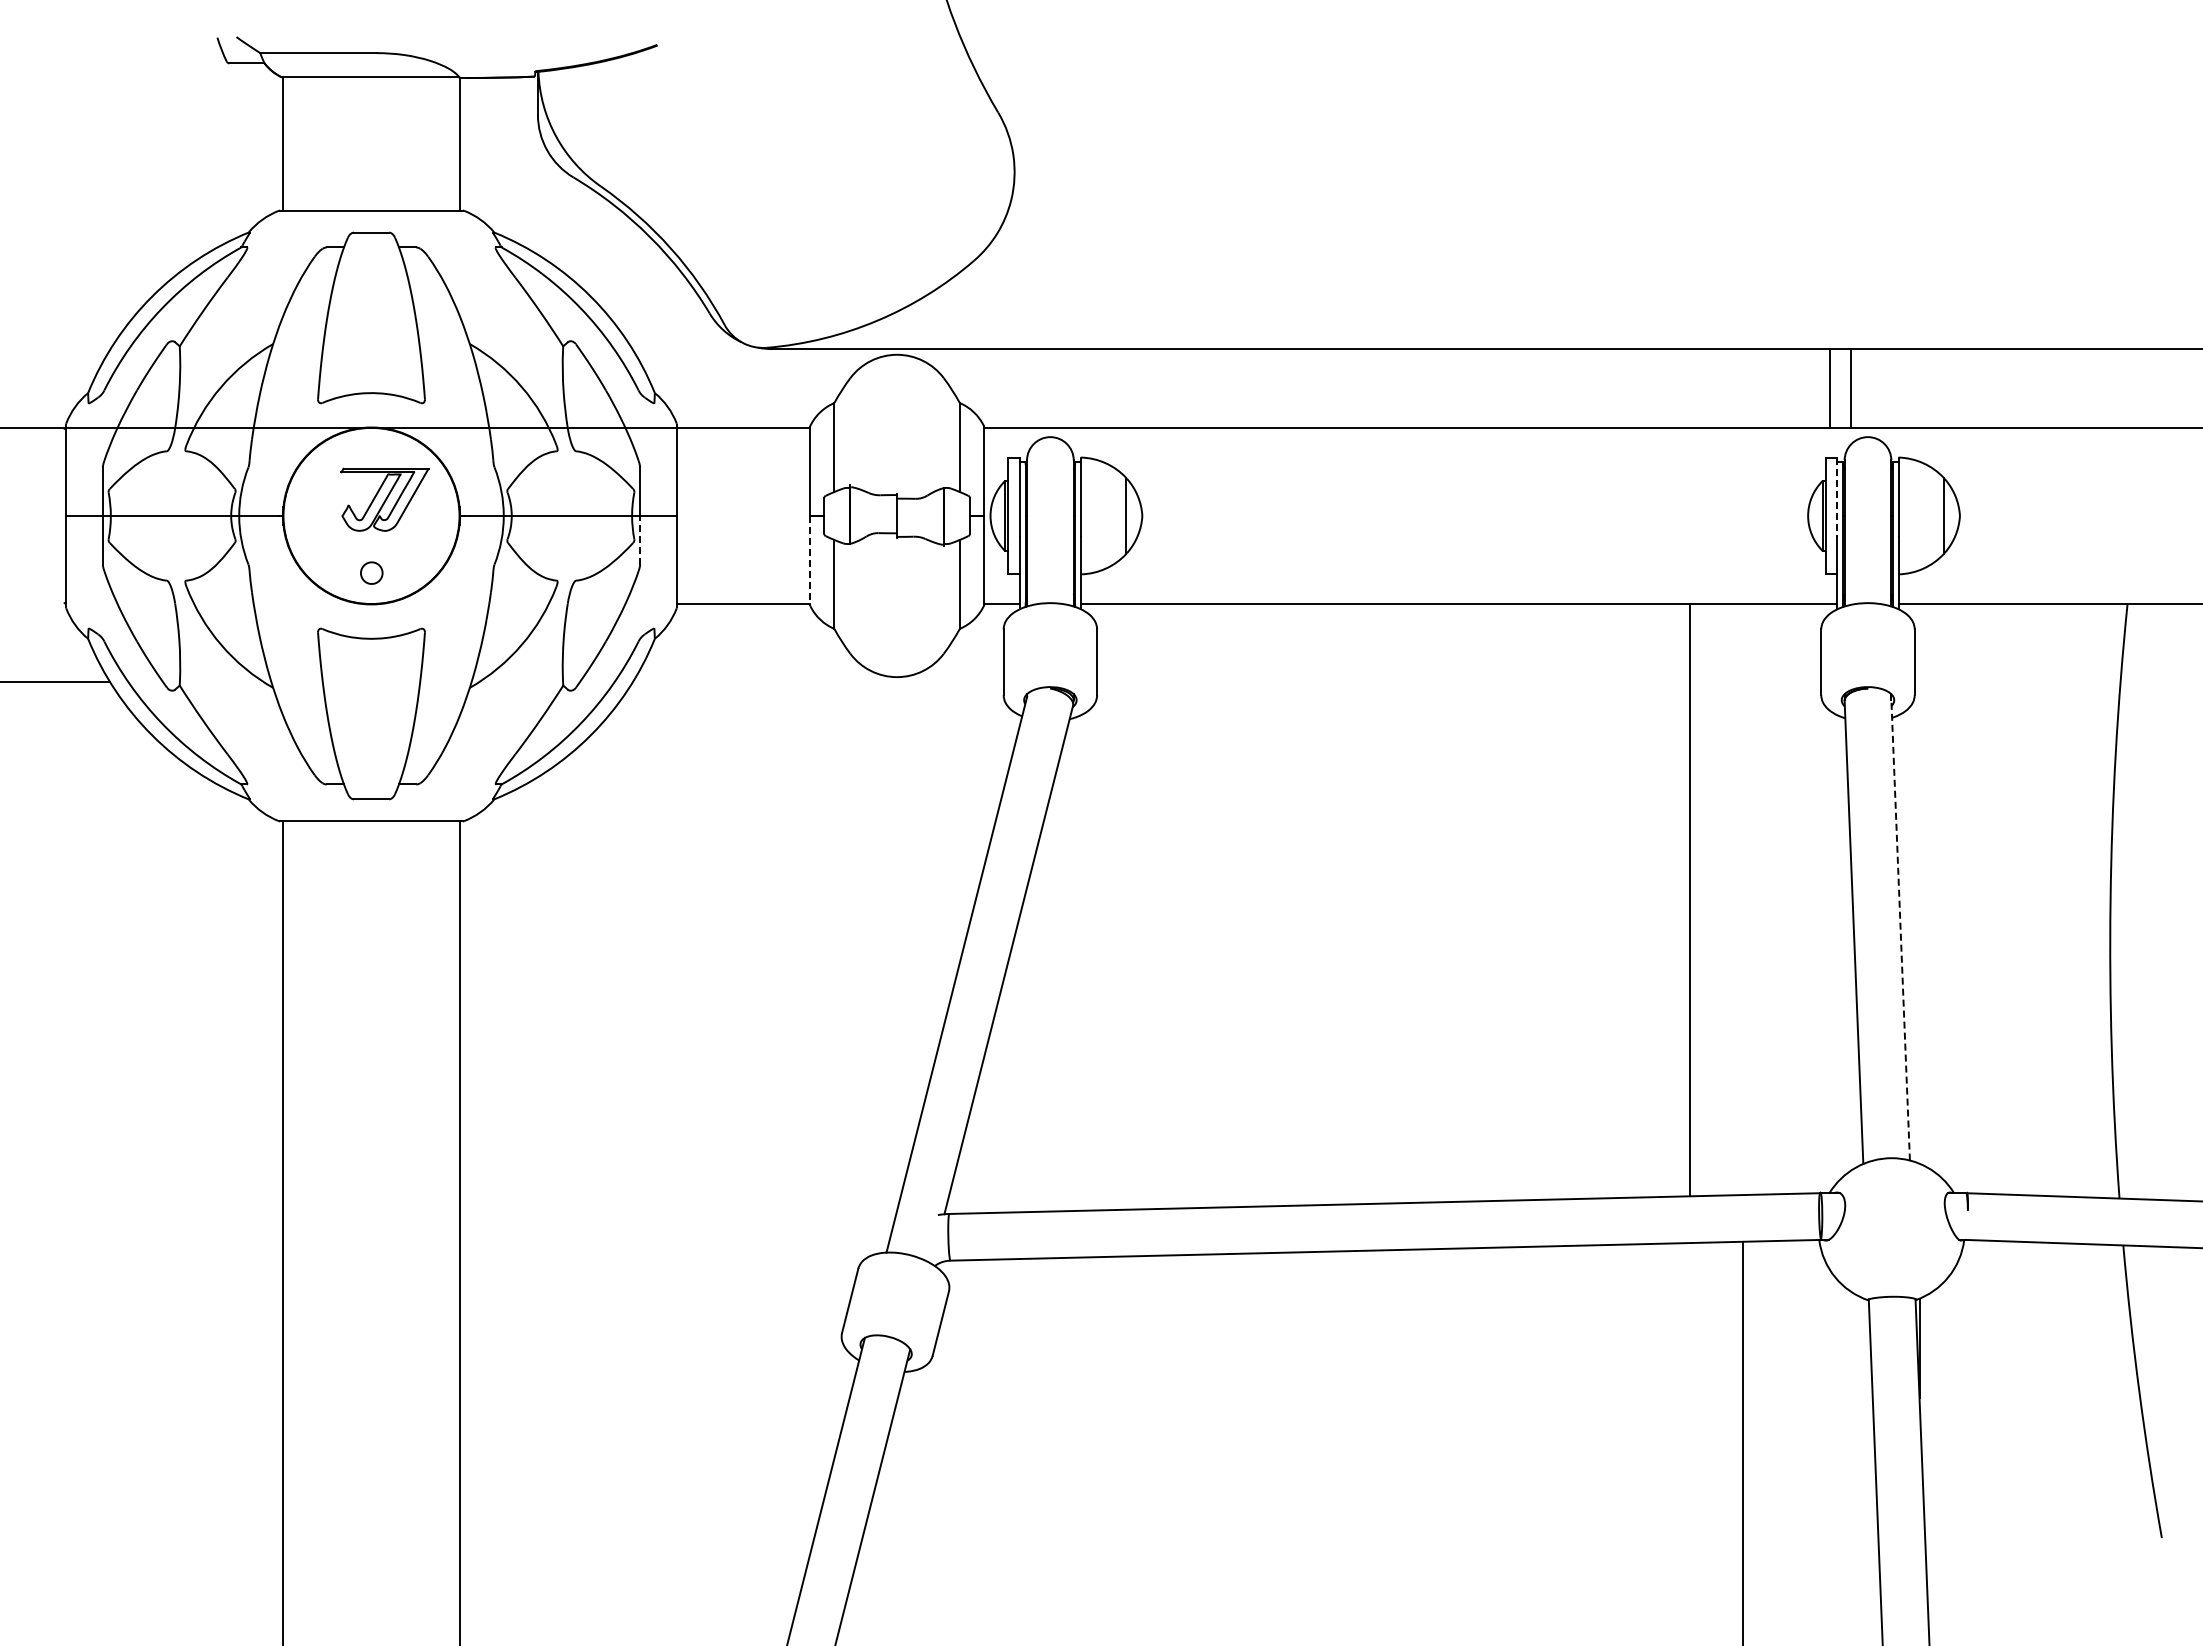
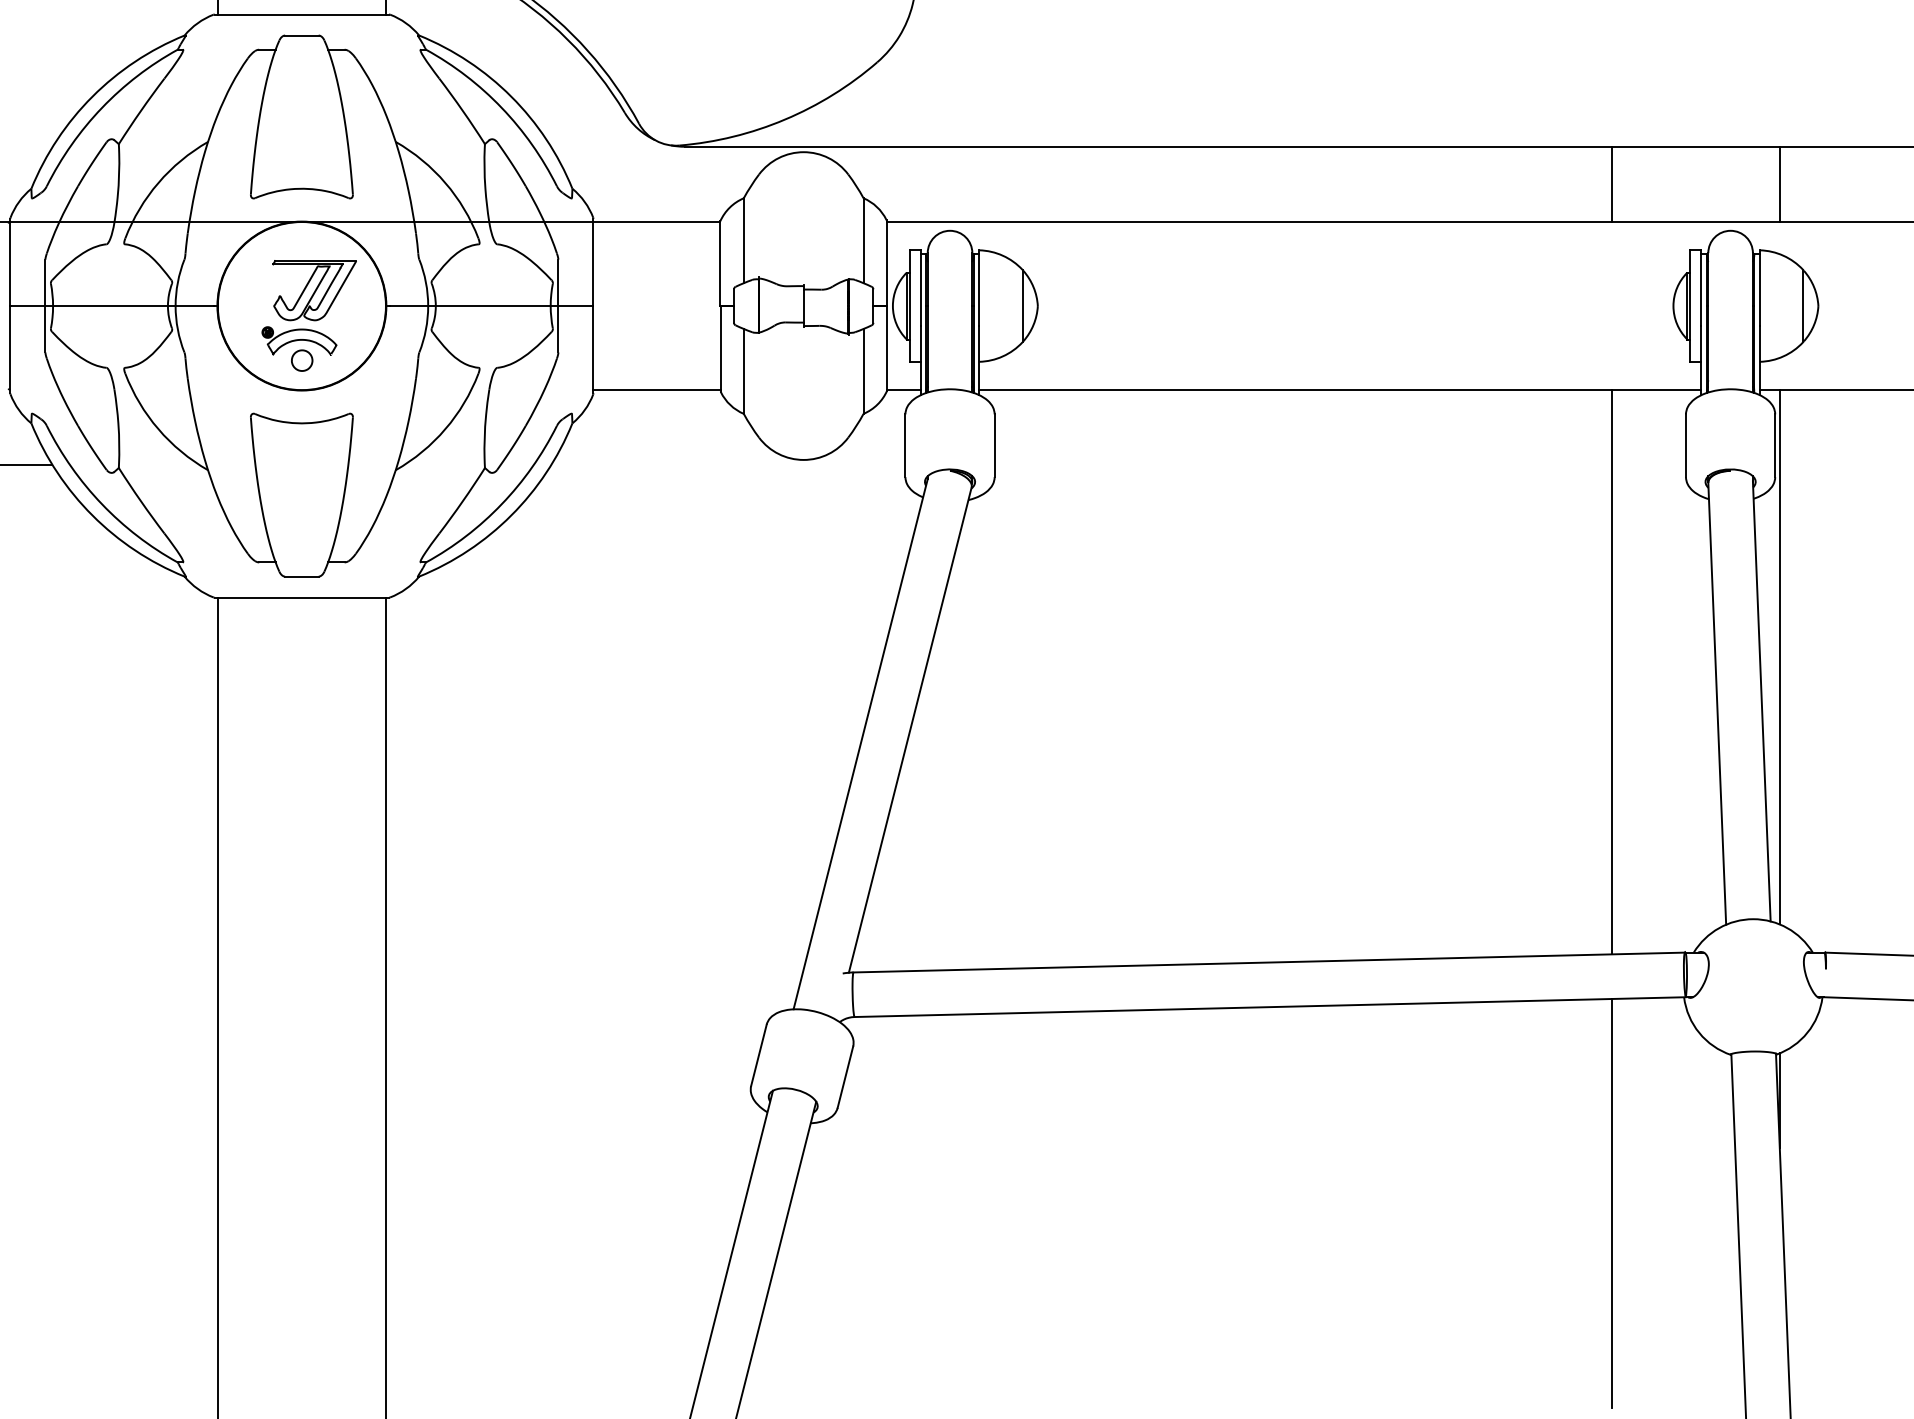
line: (1830, 388) -> (1611, 184), moved
line: (1850, 388) -> (1779, 184), moved
line: (1837, 497) -> (1701, 288), dashed -> solid
line: (640, 539) -> (558, 328), dashed -> solid
part: (368, 552) -> (299, 340), added
line: (810, 560) -> (721, 348), dashed -> solid
line: (1919, 883) -> (1779, 656), added
line: (1690, 899) -> (1611, 672), moved
line: (1900, 930) -> (1761, 701), dashed -> solid

